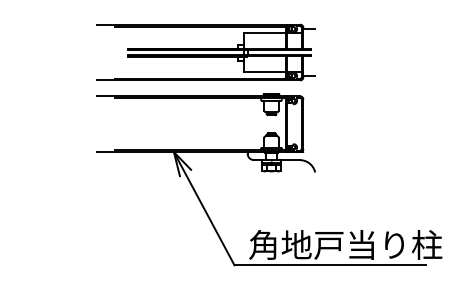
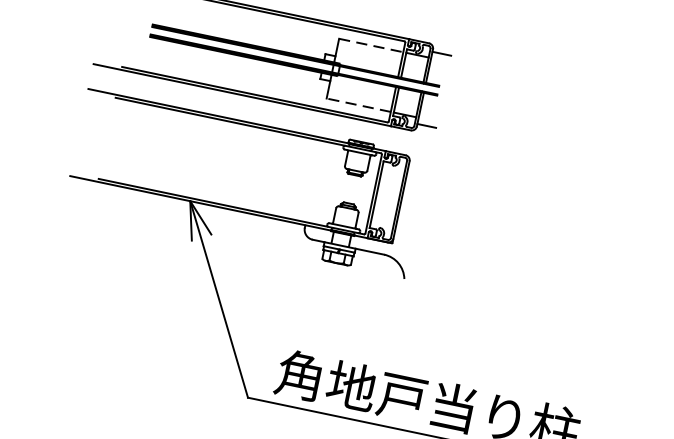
line: (264, 33) -> (370, 45), solid -> dashed
line: (264, 71) -> (358, 104), solid -> dashed

